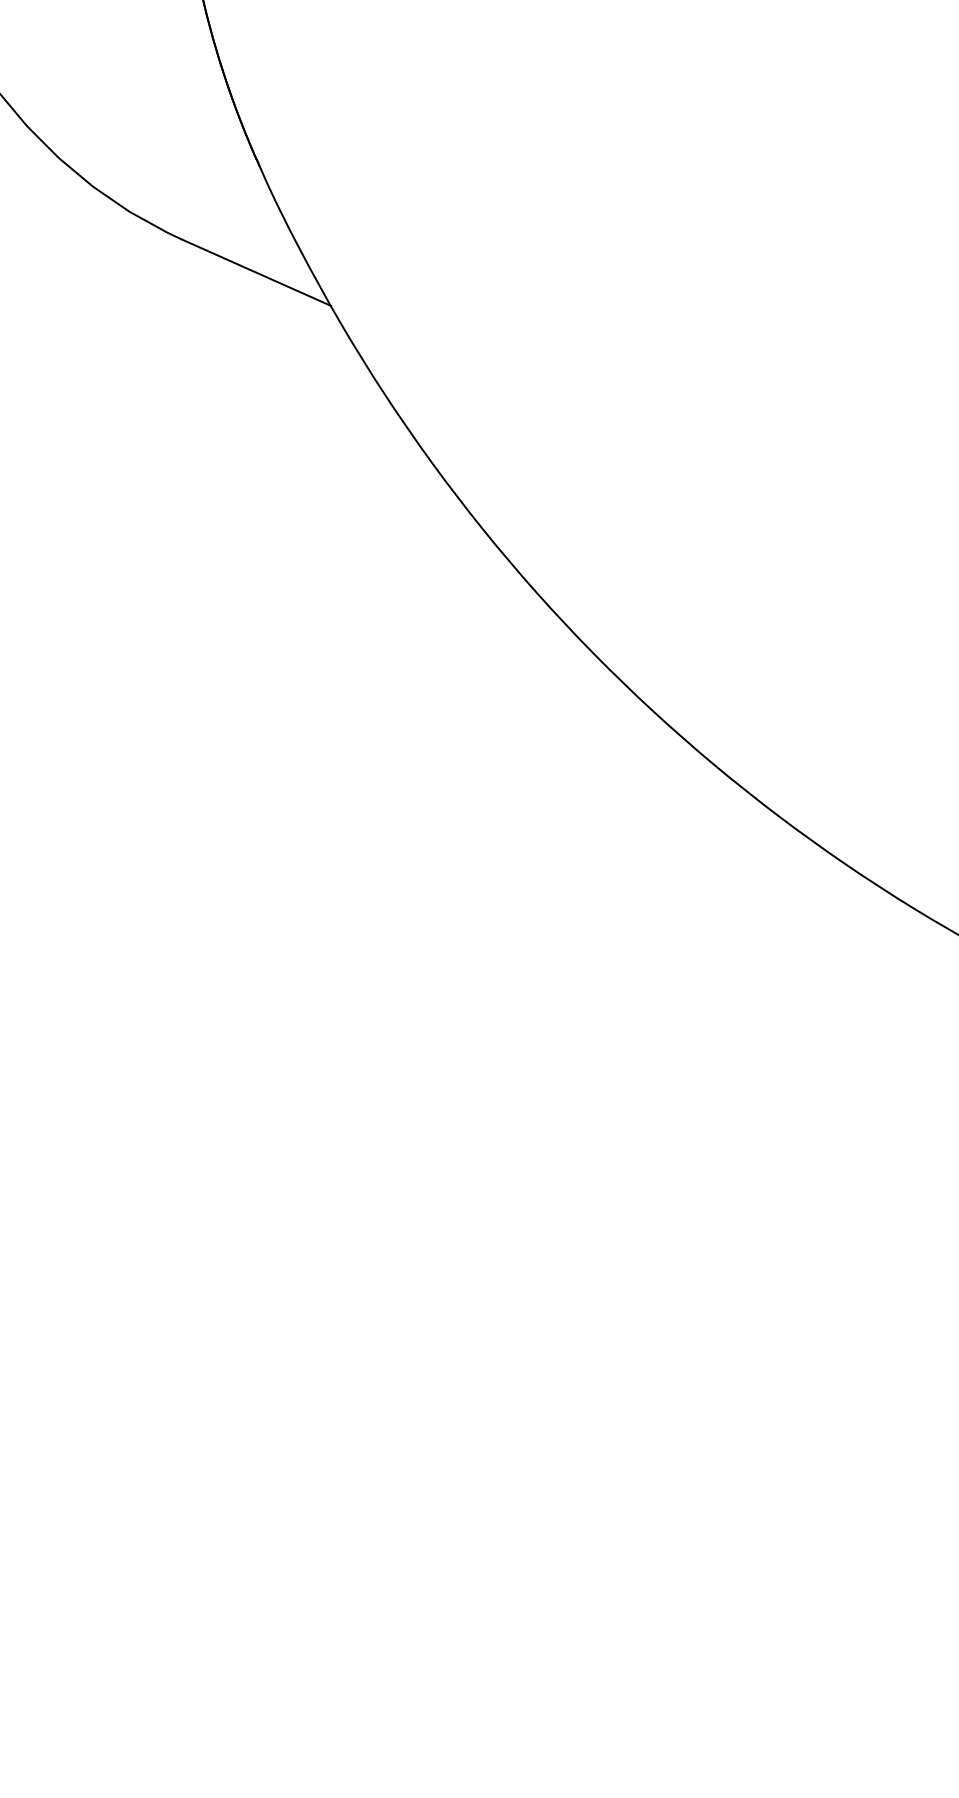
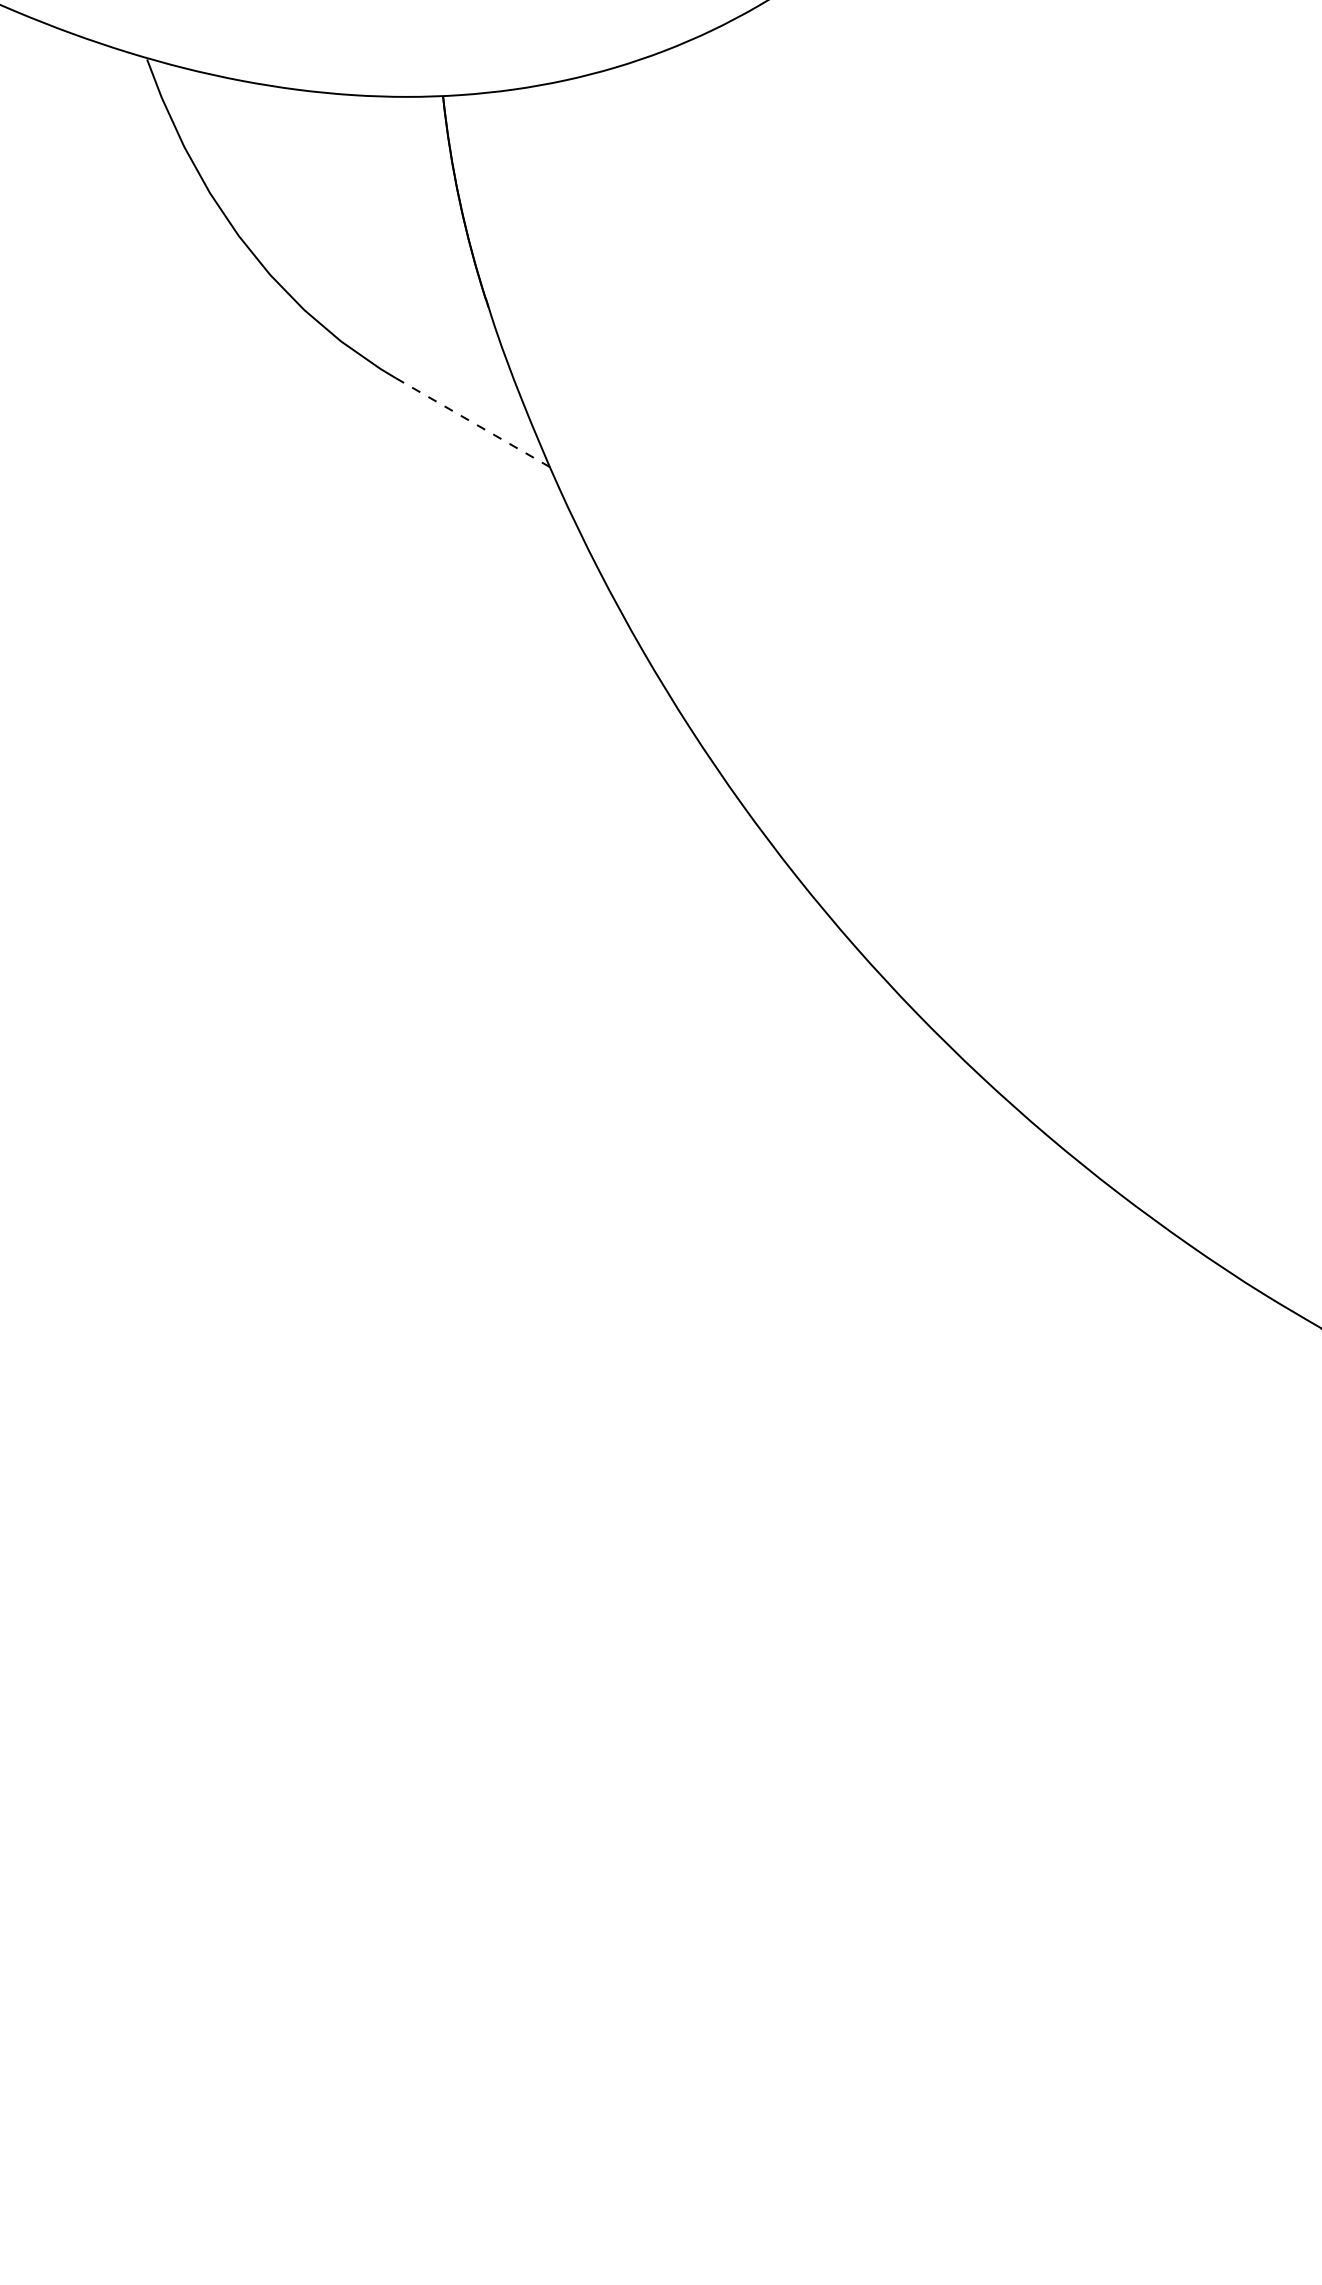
line: (257, 273) -> (473, 423), solid -> dashed

